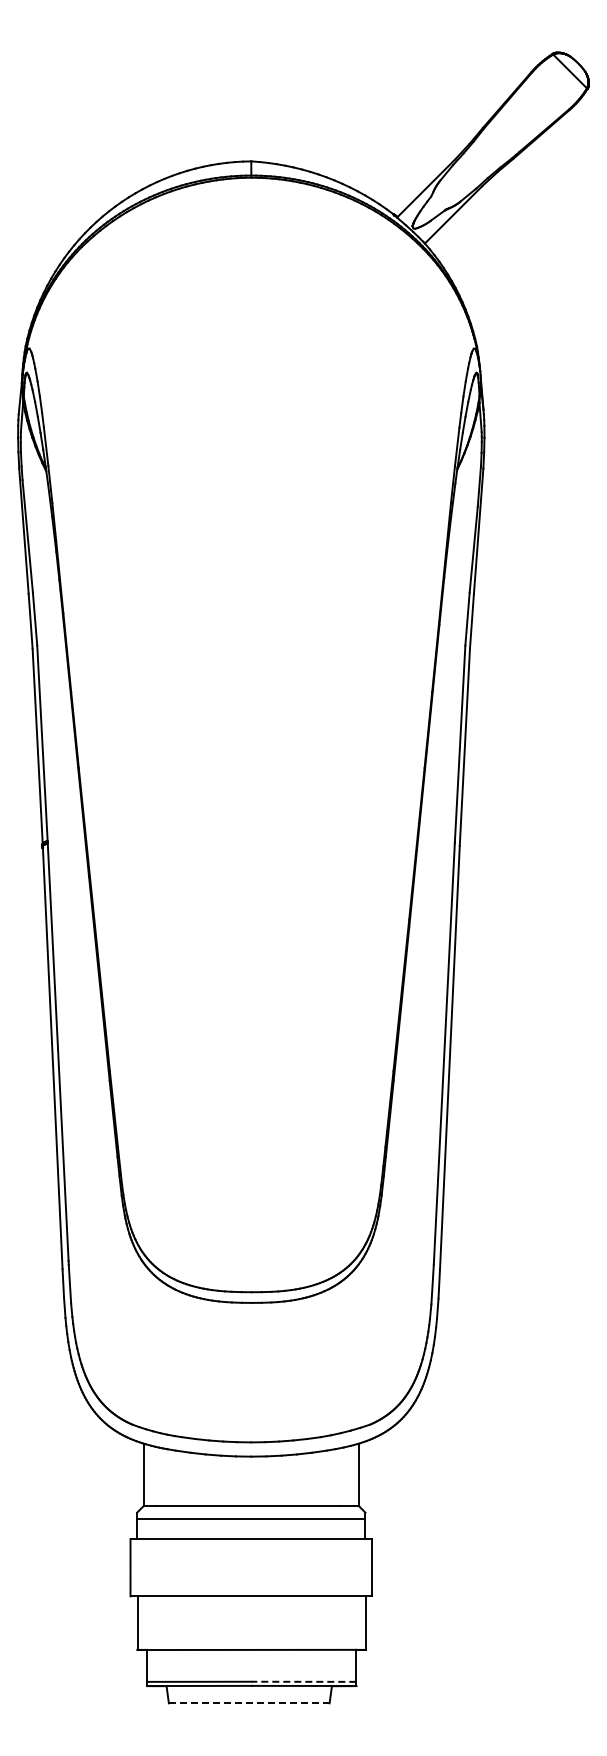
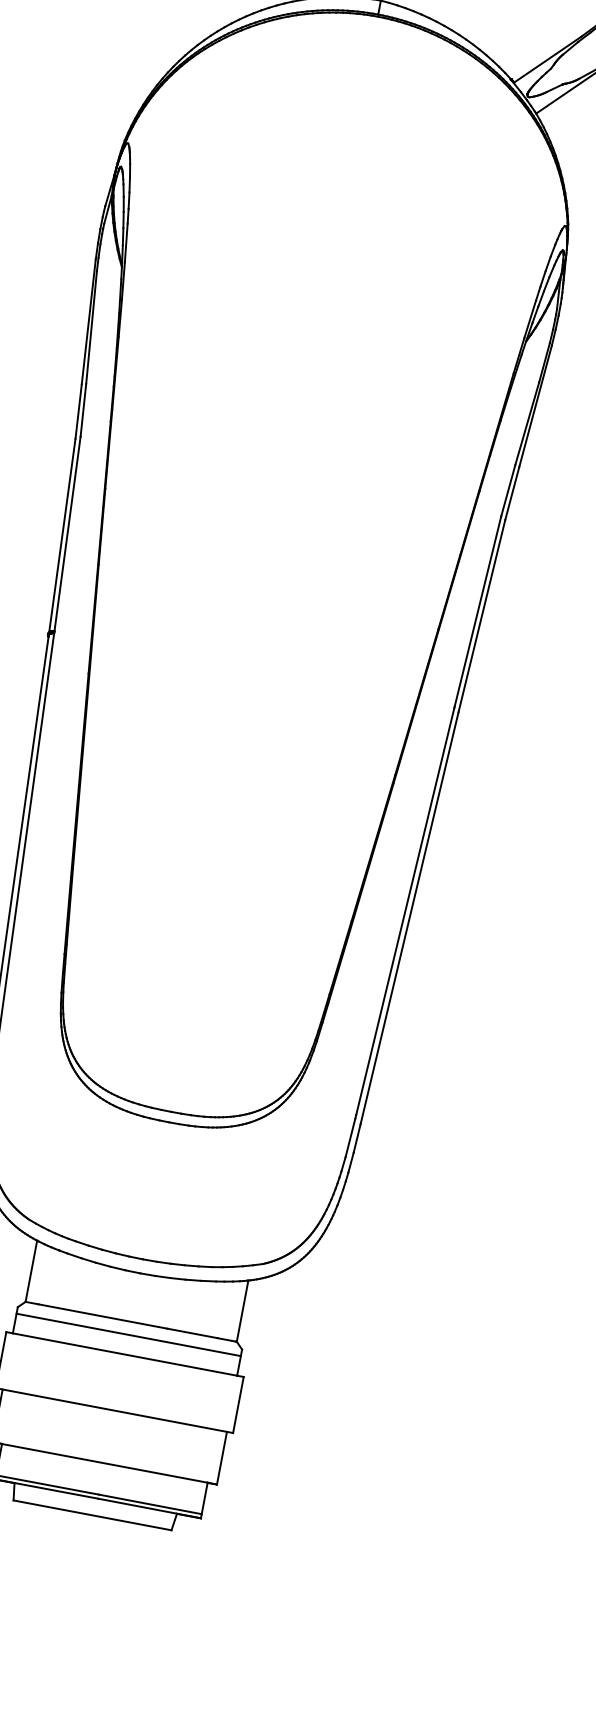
line: (303, 1681) -> (149, 1504), dashed -> solid
line: (248, 1703) -> (91, 1515), dashed -> solid

